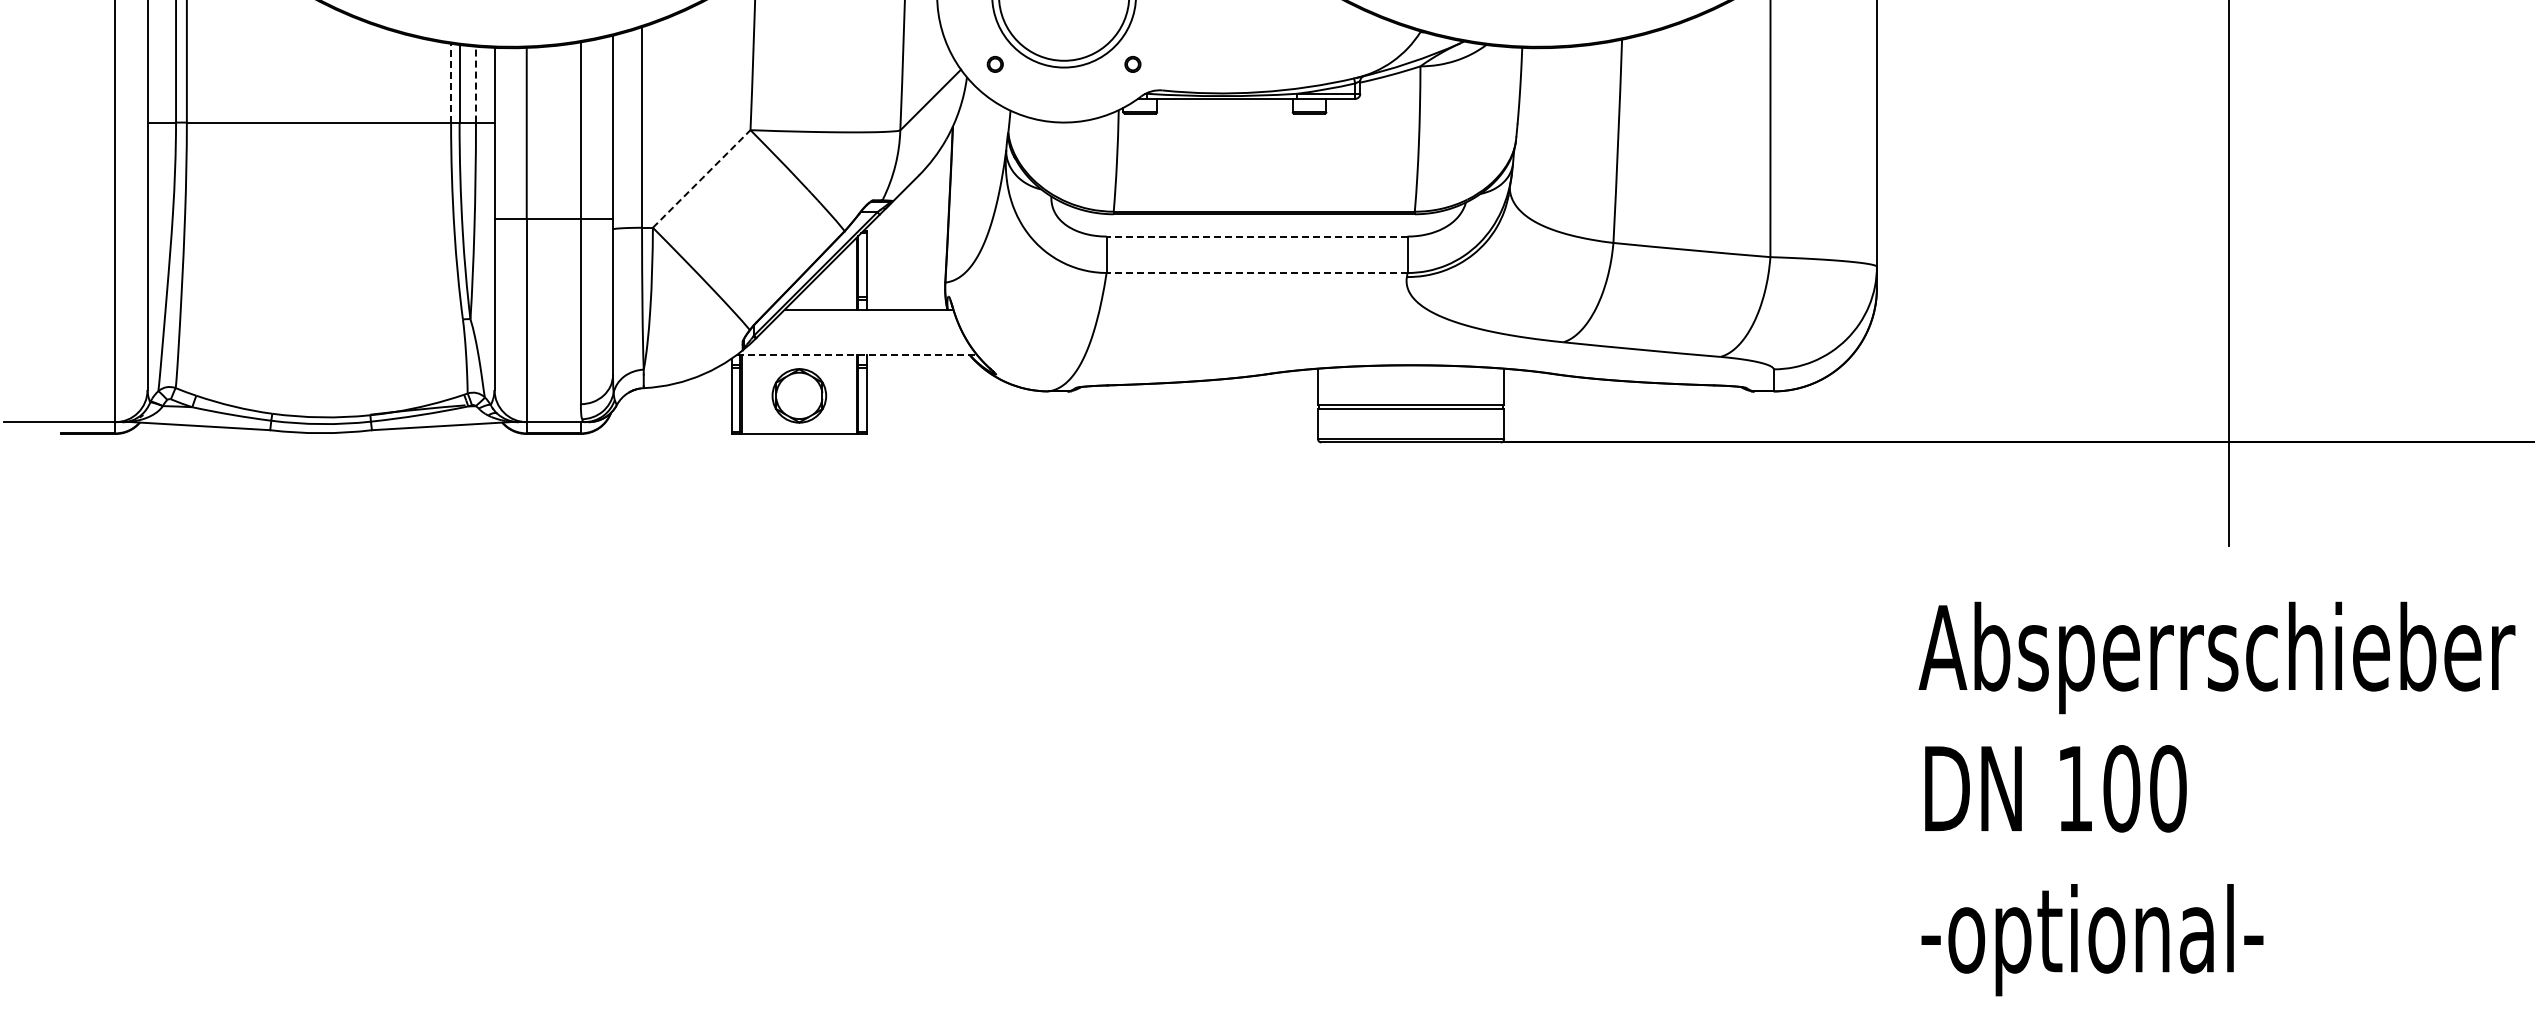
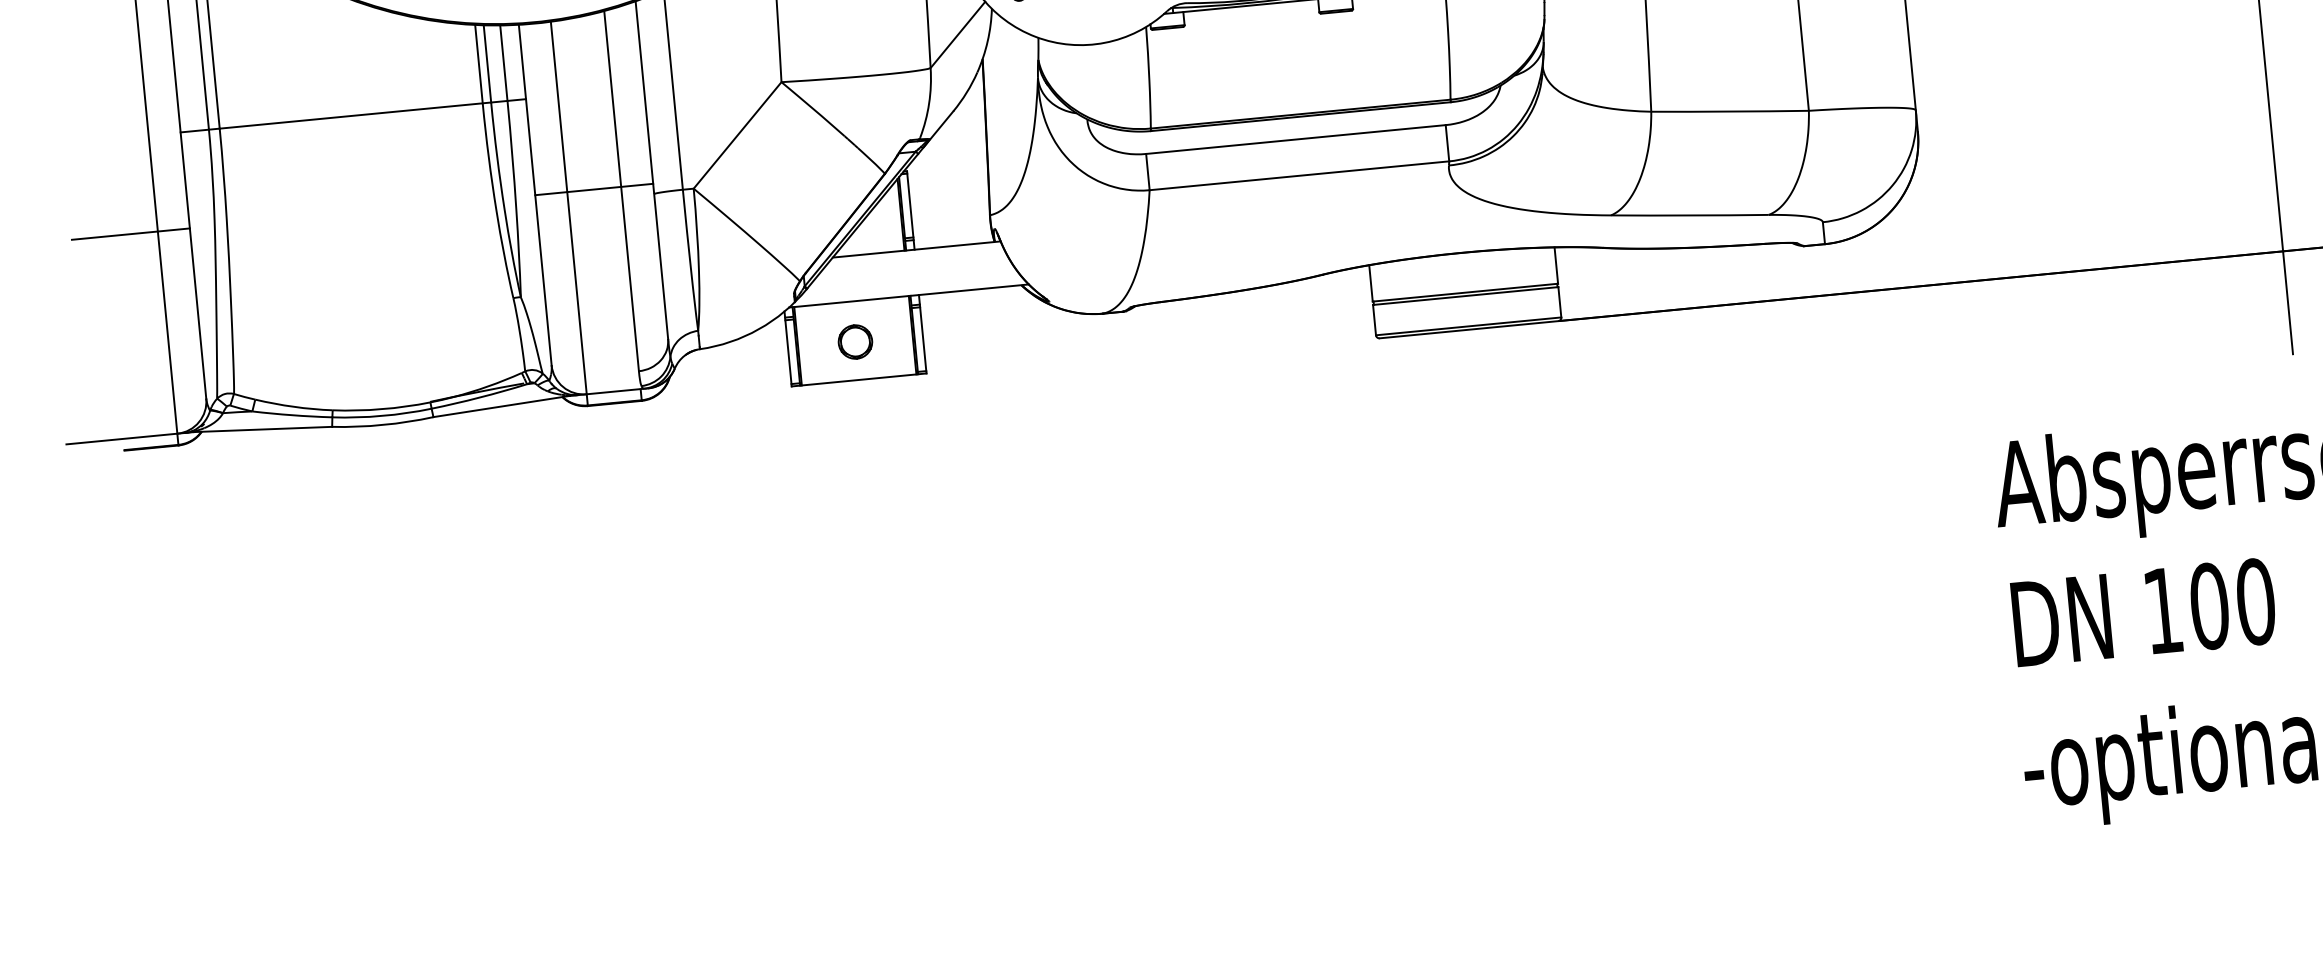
line: (451, 82) -> (479, 63), dashed -> solid
line: (475, 84) -> (503, 63), dashed -> solid
line: (702, 178) -> (738, 134), dashed -> solid
line: (88, 219) -> (131, 234), added
line: (1256, 236) -> (1295, 139), dashed -> solid
line: (1256, 272) -> (1298, 175), dashed -> solid
line: (857, 355) -> (909, 296), dashed -> solid
part: (798, 395) -> (854, 341), size x0.62

